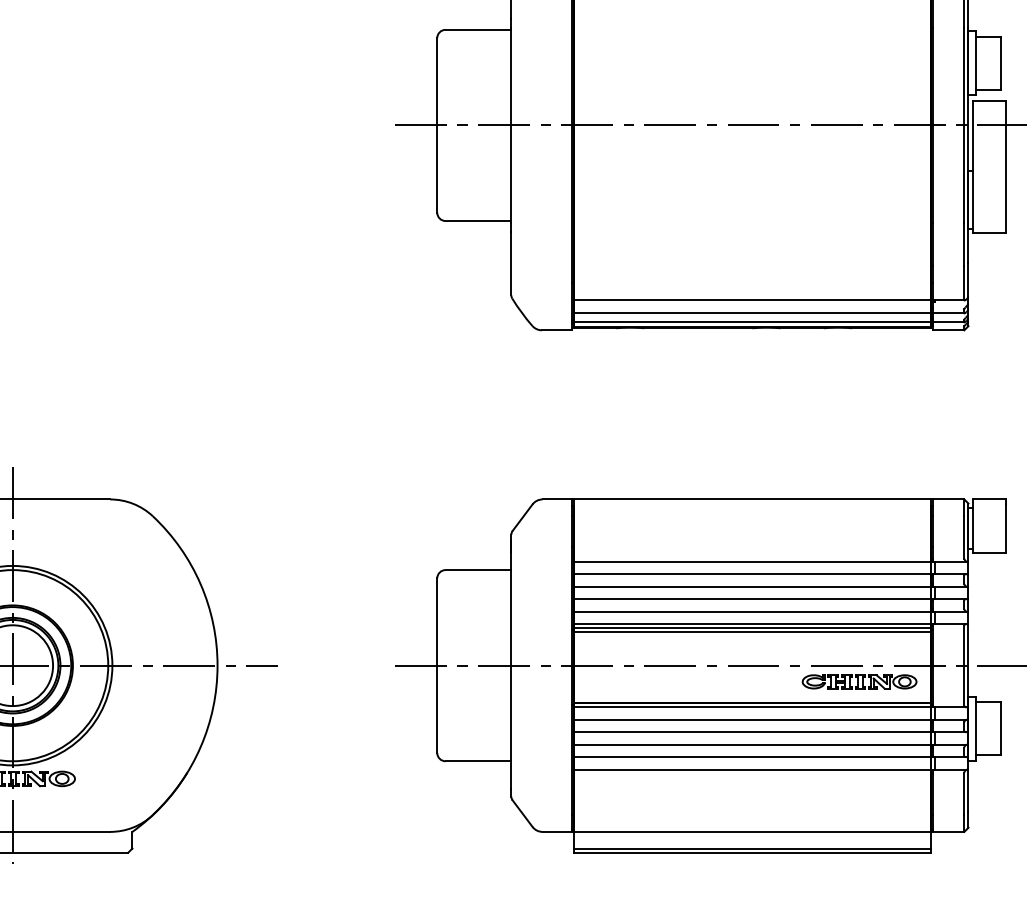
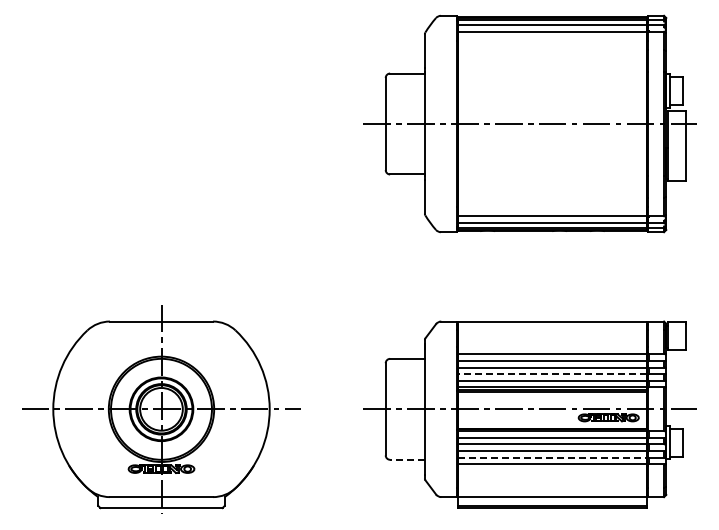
line: (751, 599) -> (551, 374), solid -> dashed
line: (753, 756) -> (552, 457), solid -> dashed
line: (478, 760) -> (407, 459), solid -> dashed

